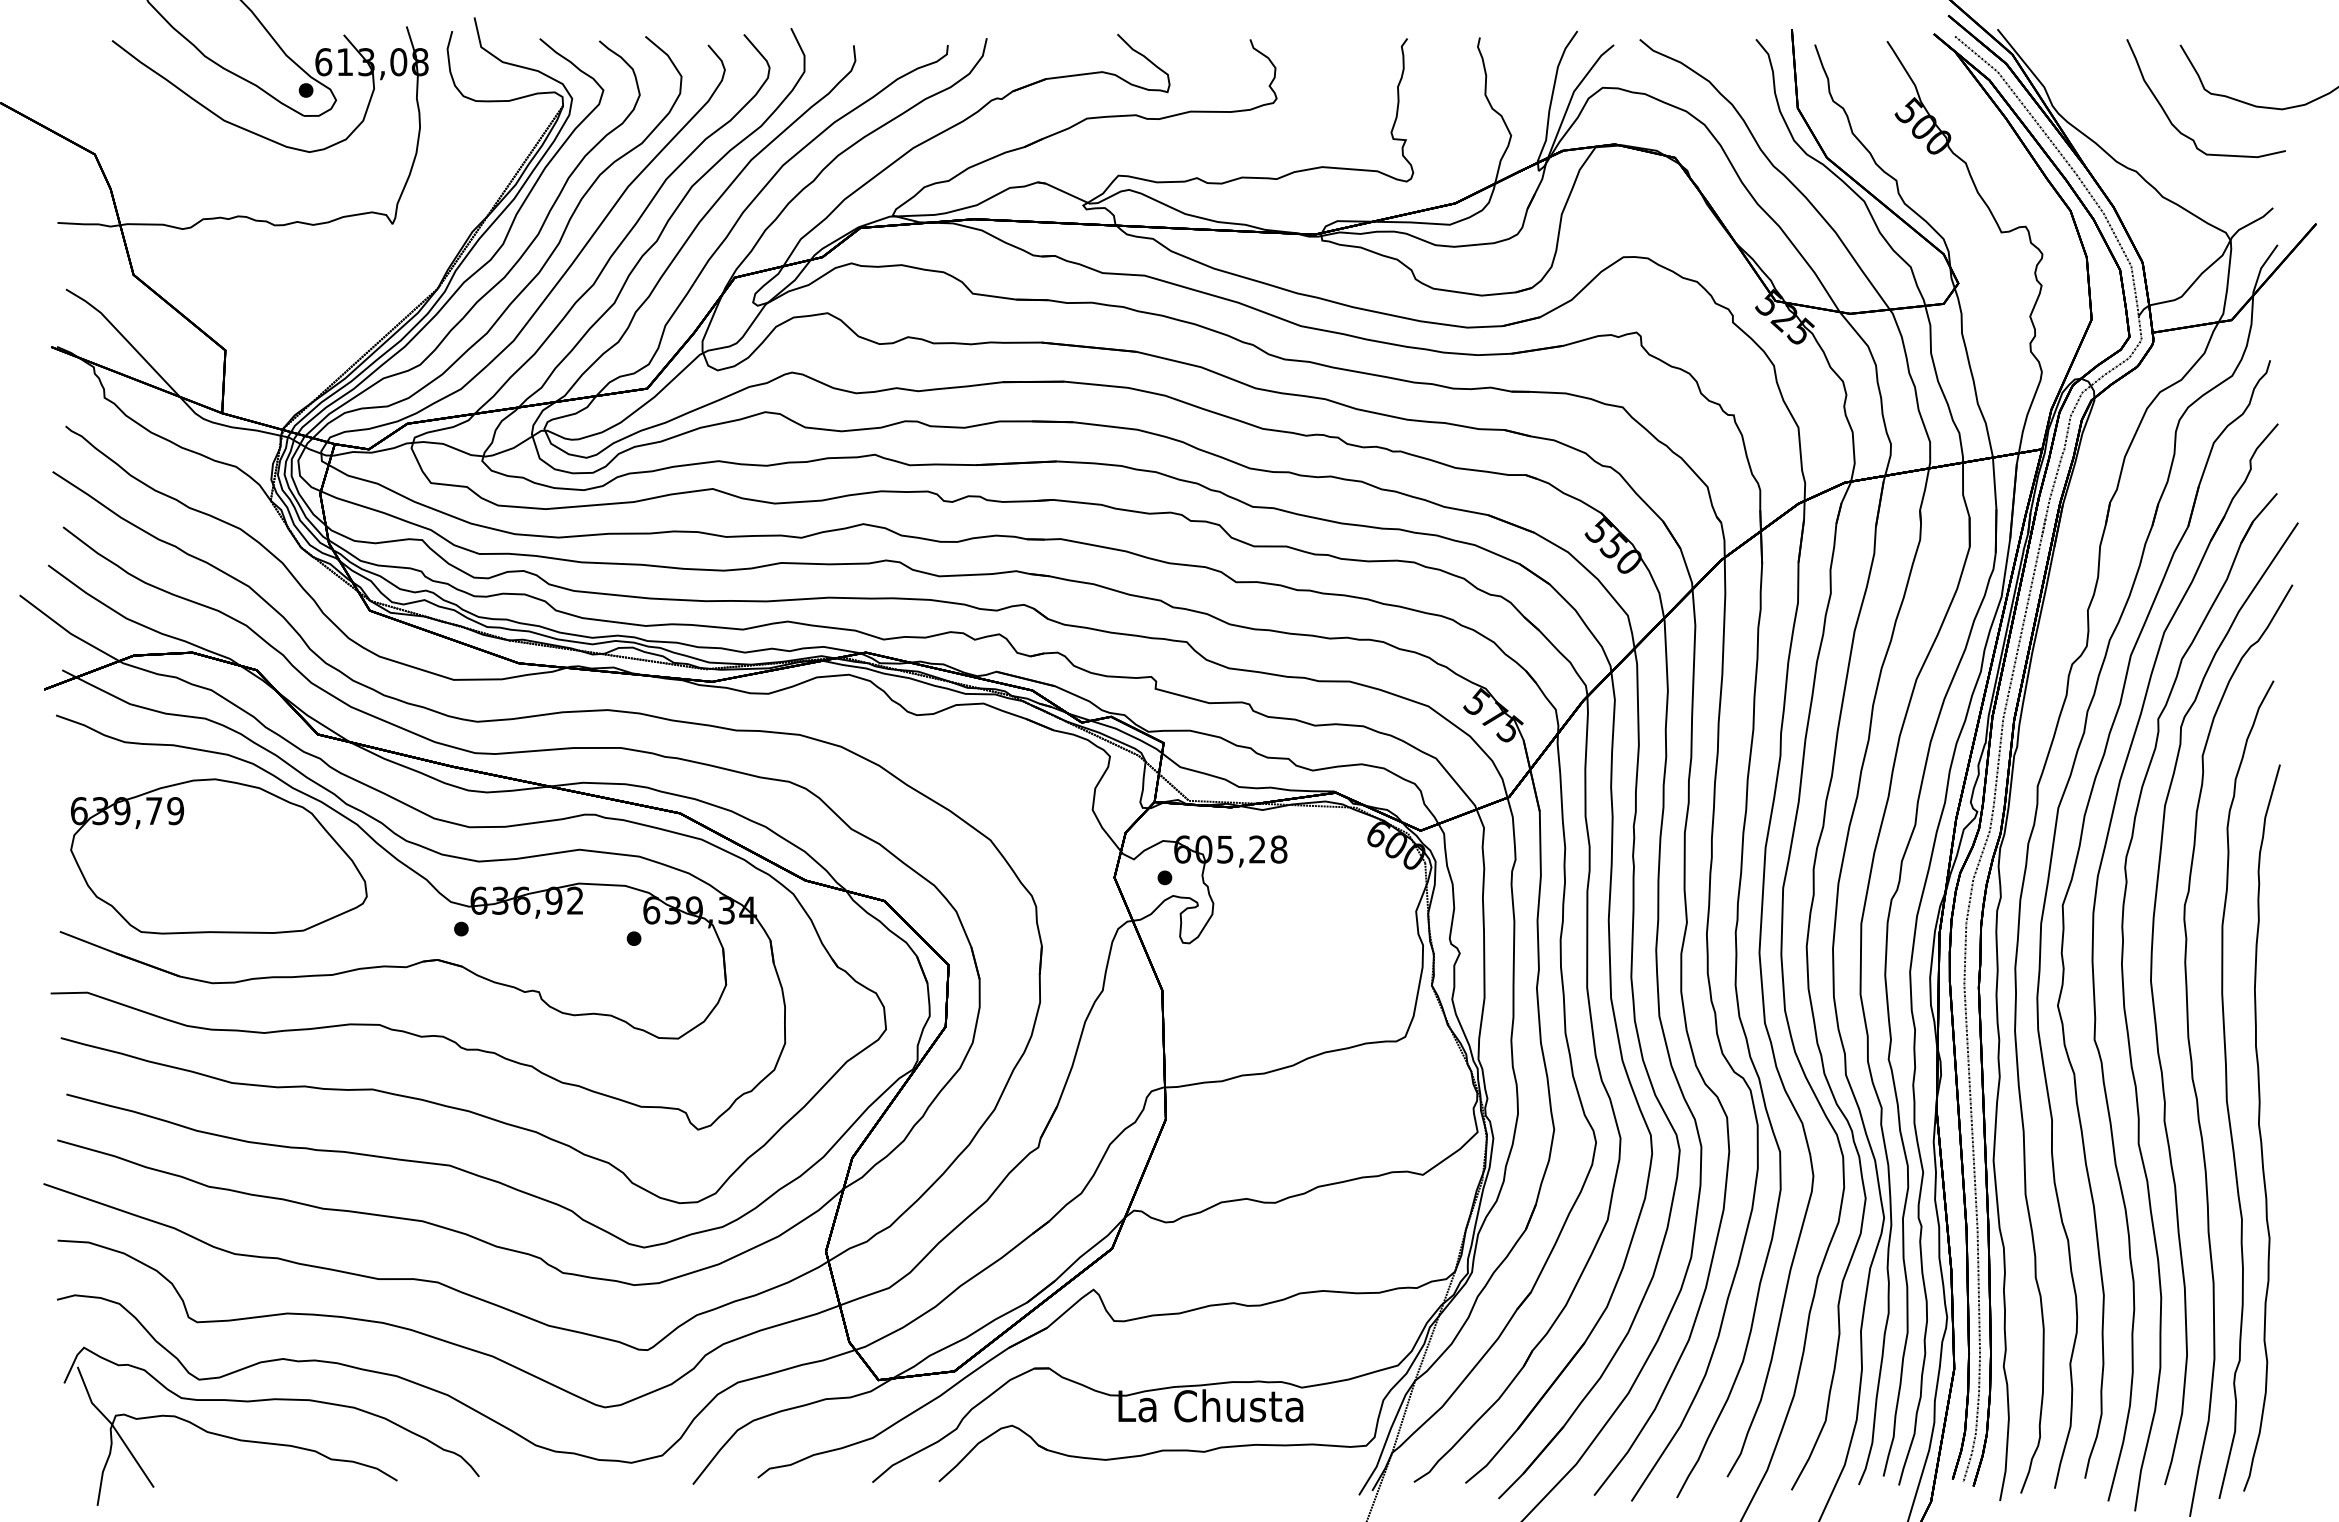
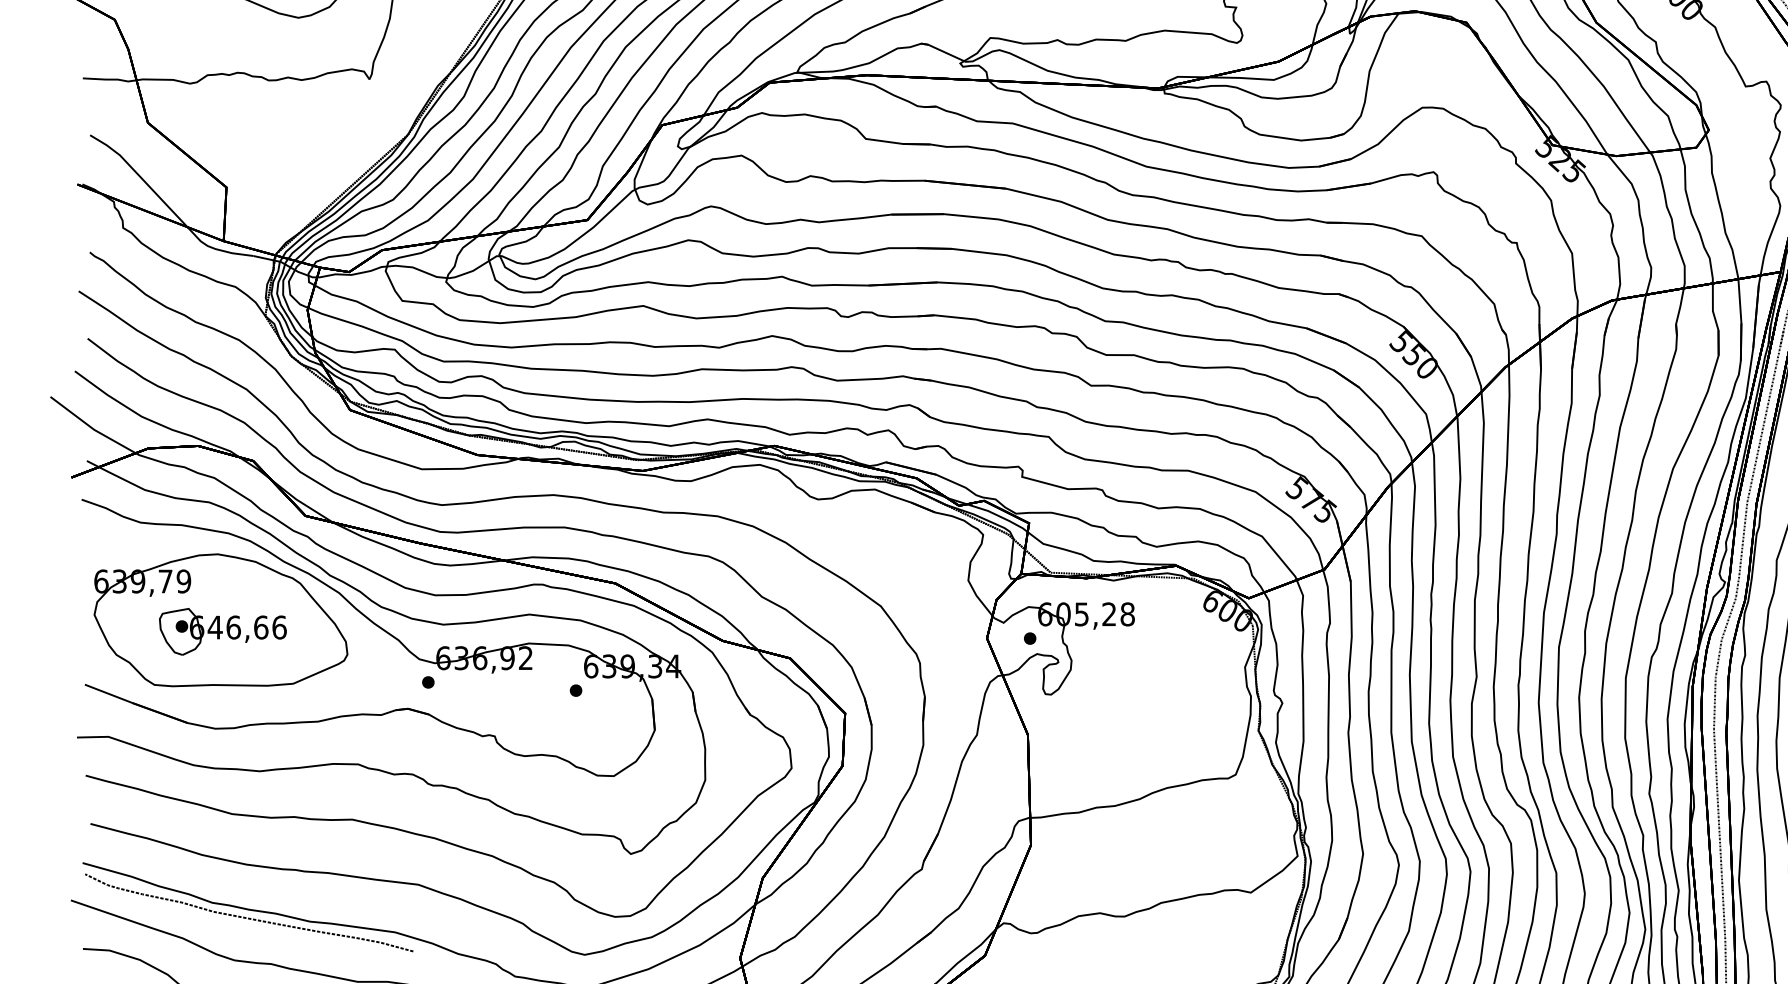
part: (220, 869) -> (222, 631), added
curve: (248, 1203) -> (246, 917), added

